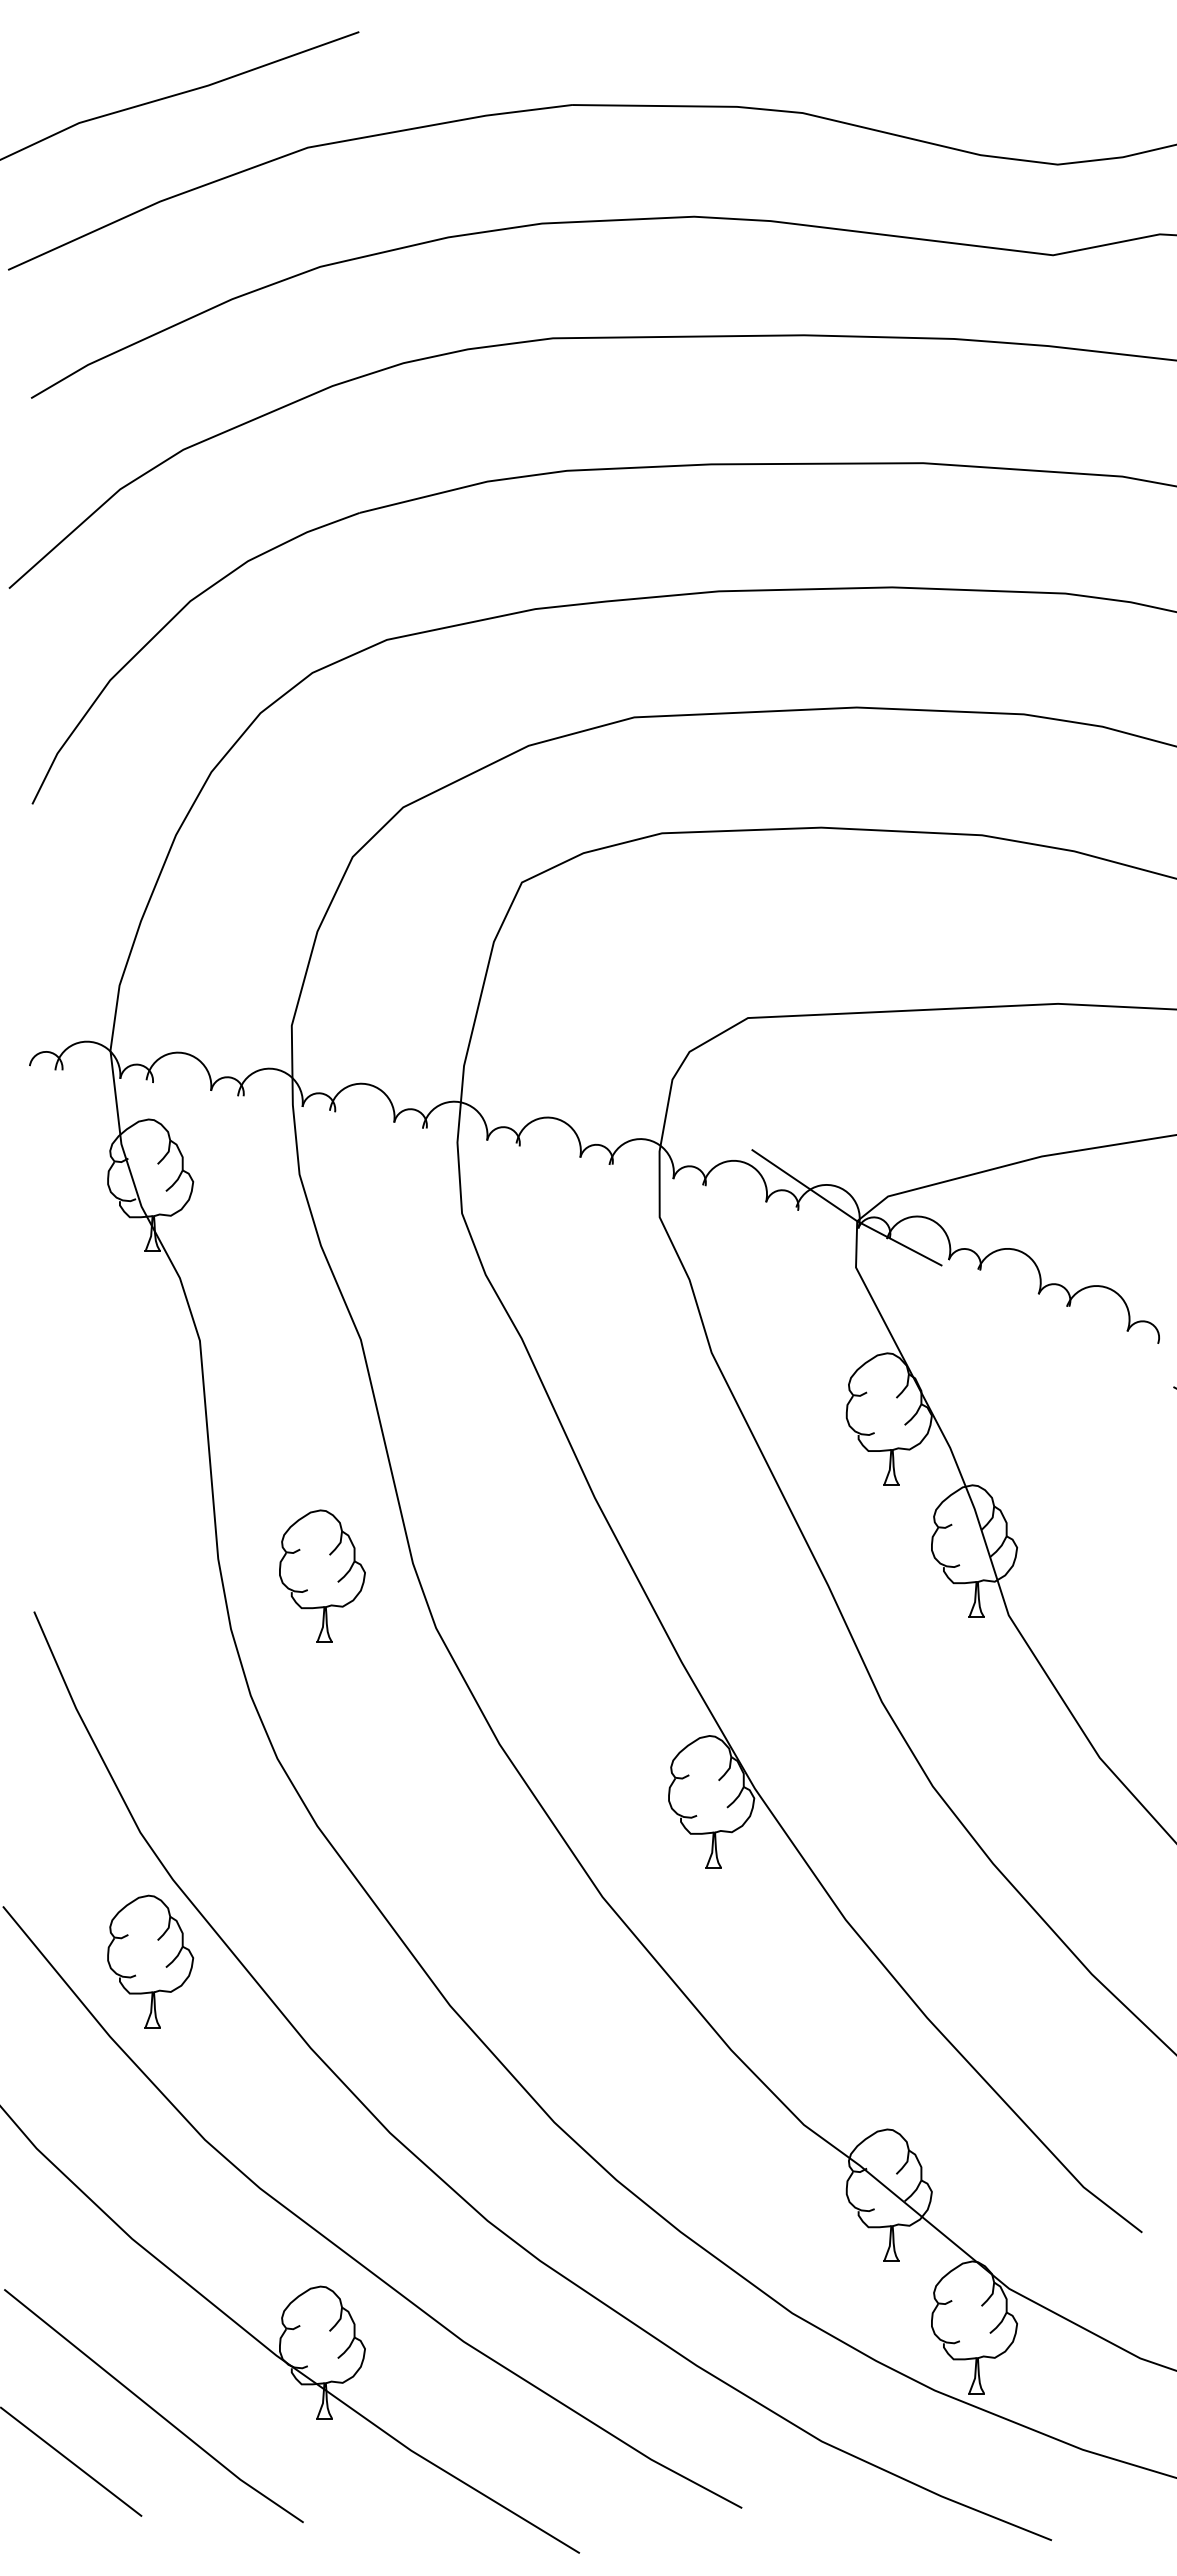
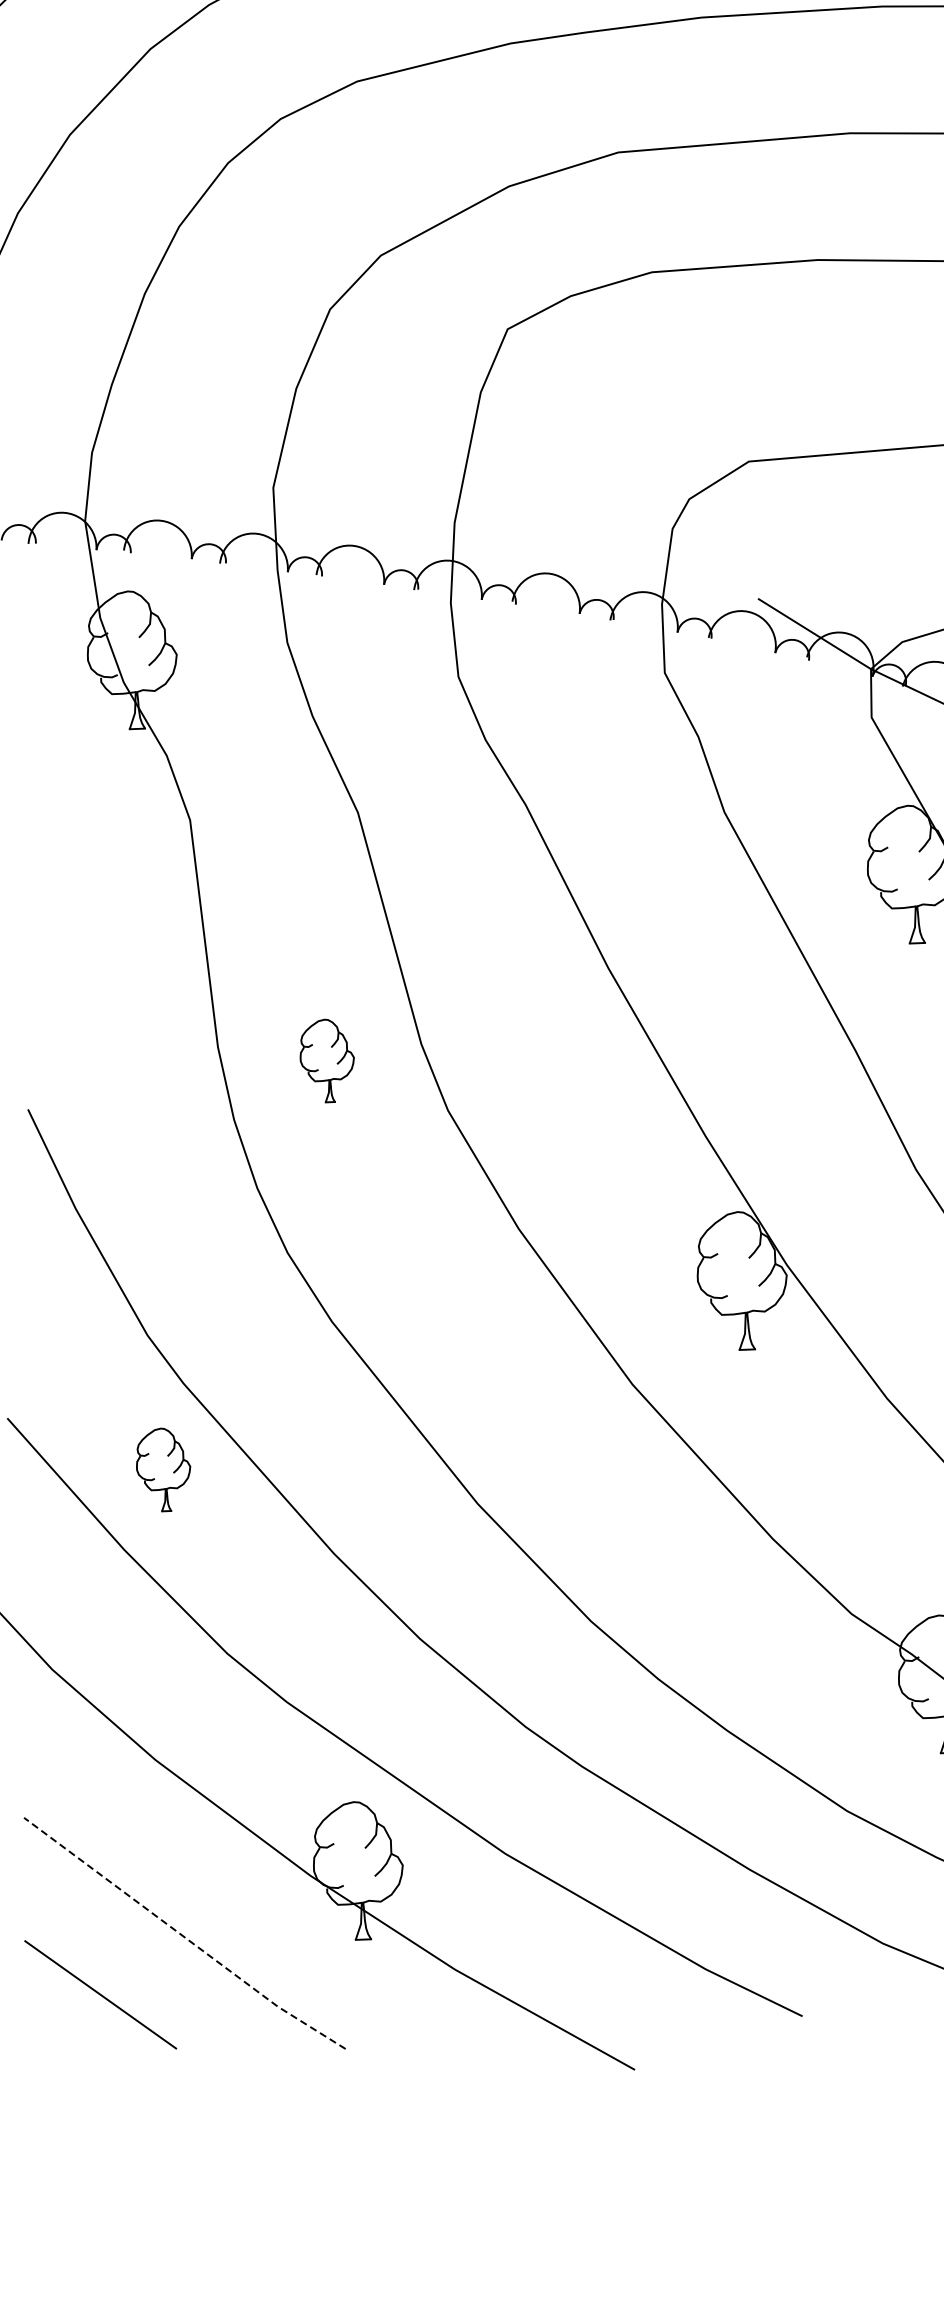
part: (322, 1575) -> (327, 1060), size x0.6
part: (150, 1961) -> (163, 1469), size x0.6
line: (152, 2409) -> (183, 1937), solid -> dashed

